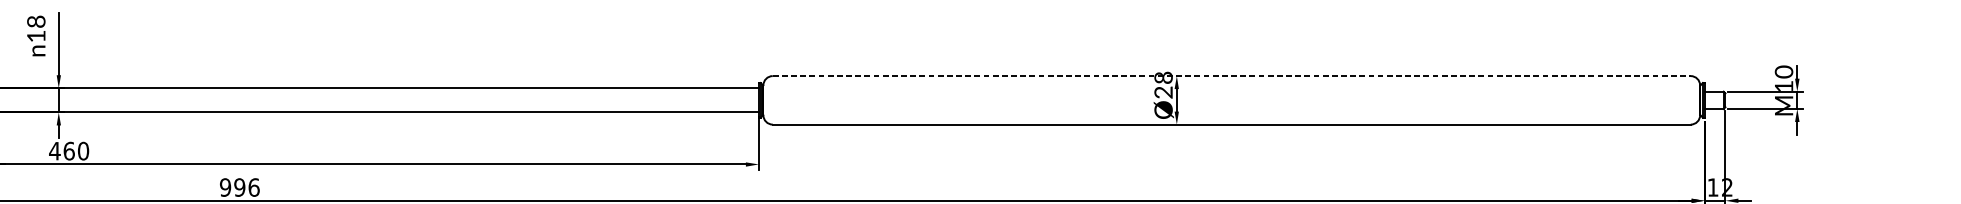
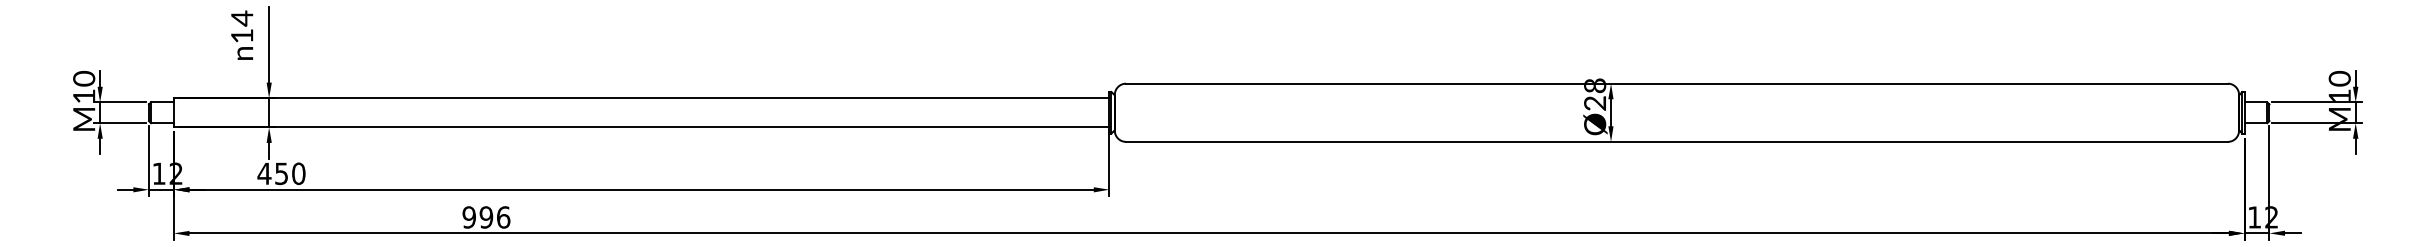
text: (36, 21) -> (242, 18), 18 -> 14
line: (1231, 75) -> (1676, 83), dashed -> solid
text: (69, 150) -> (281, 173), 460 -> 450

